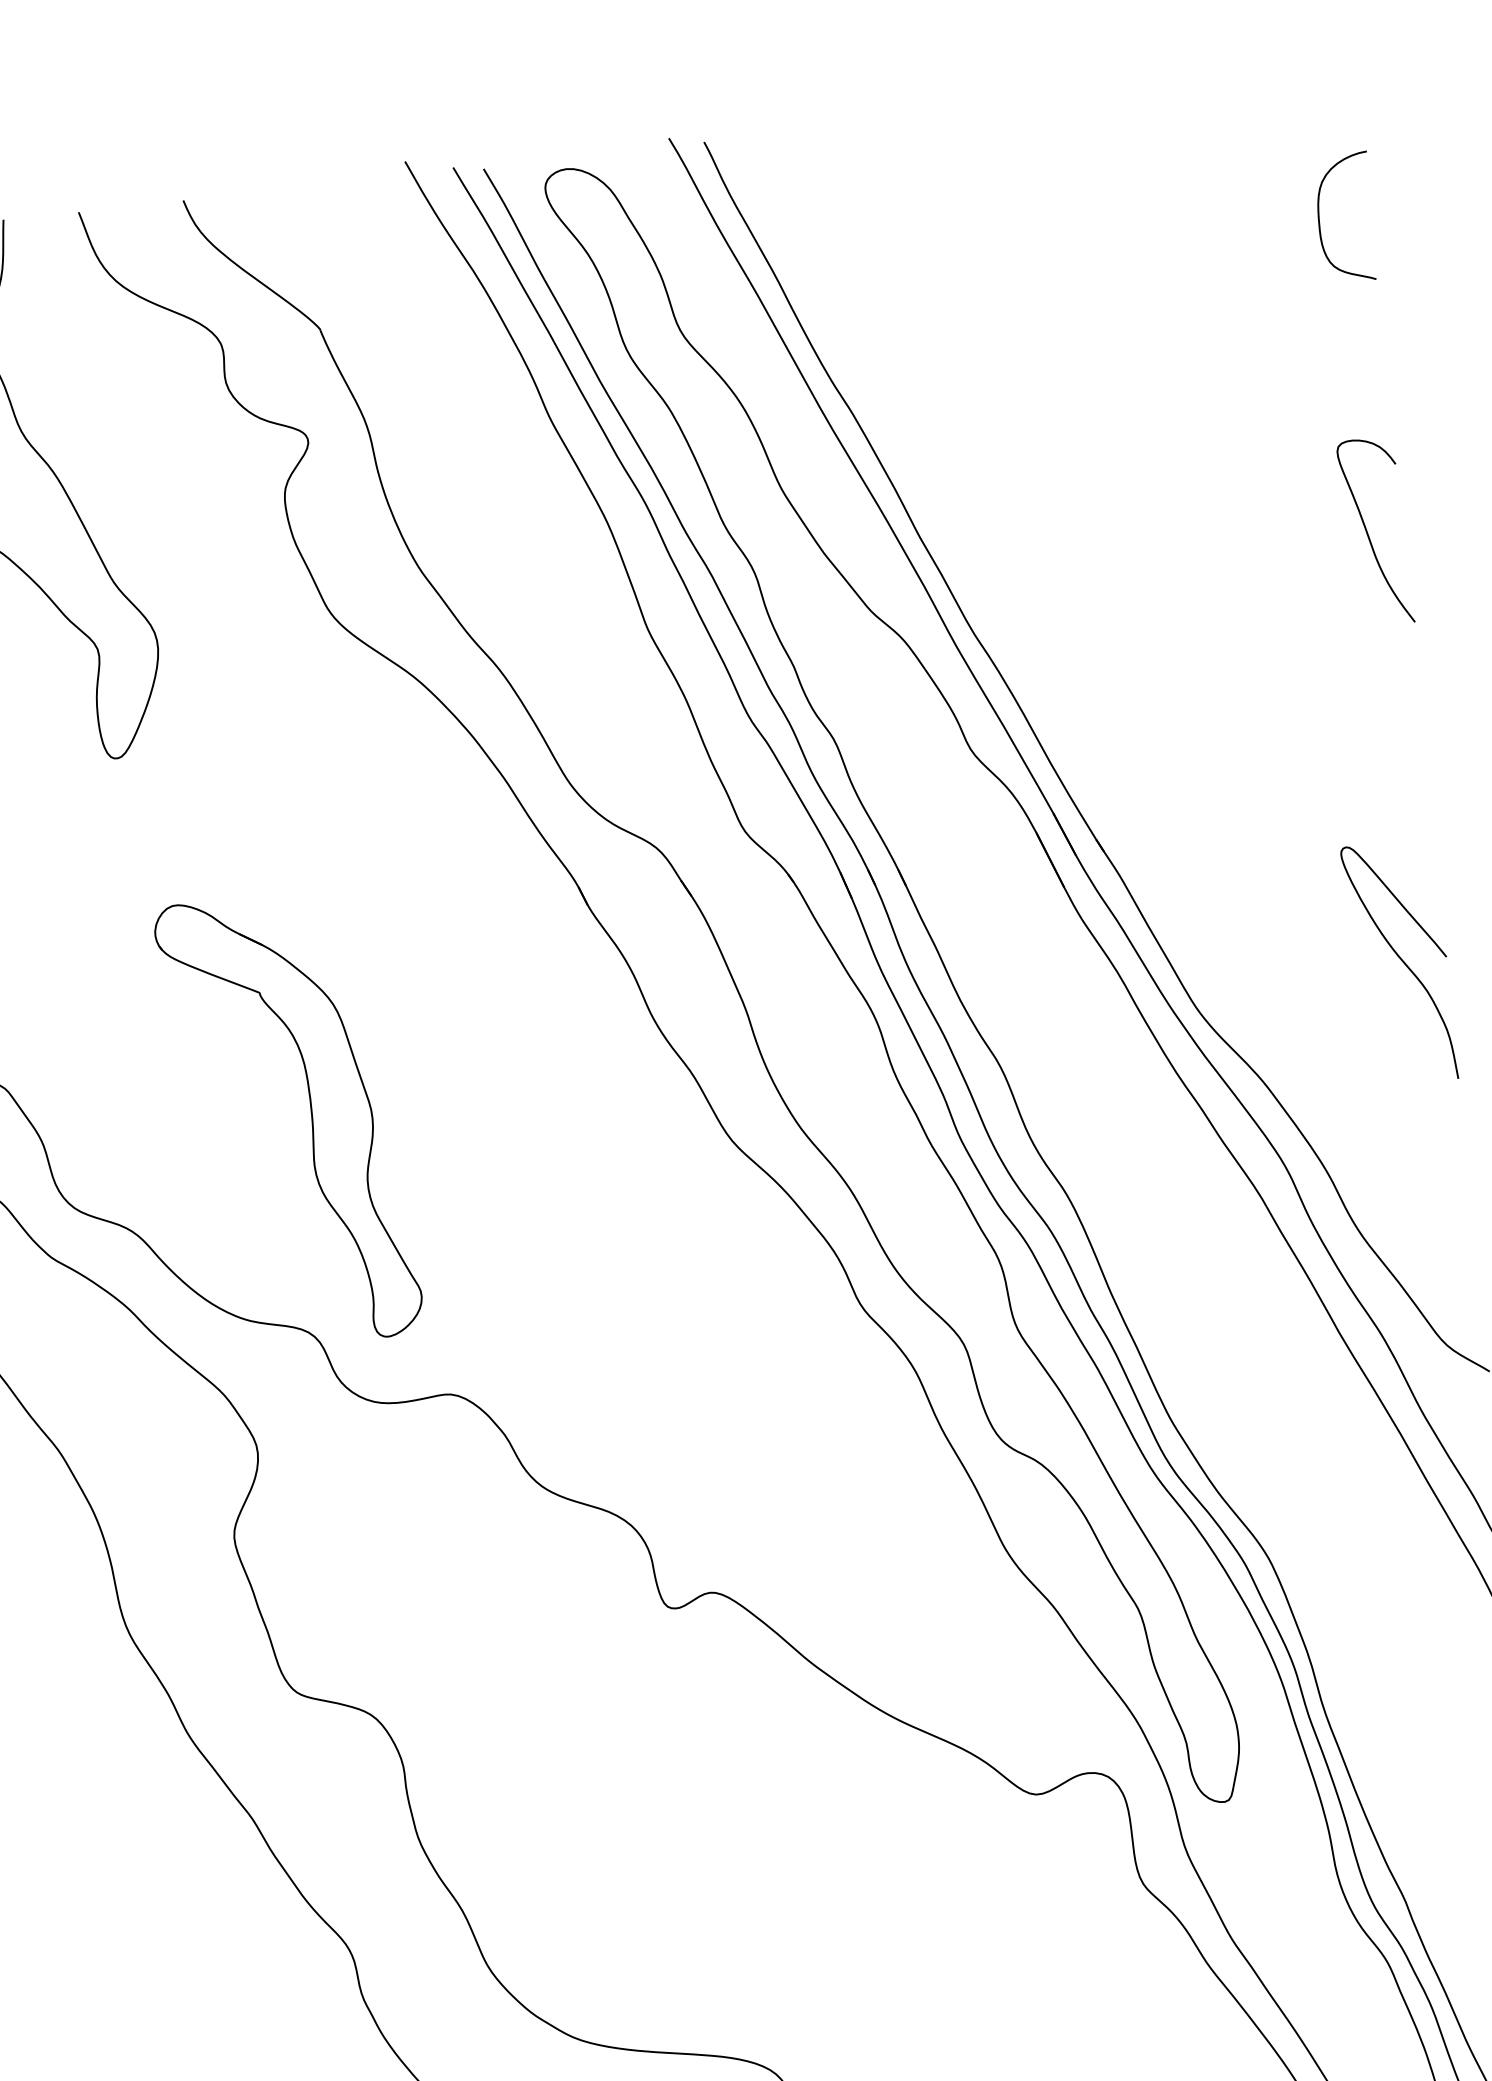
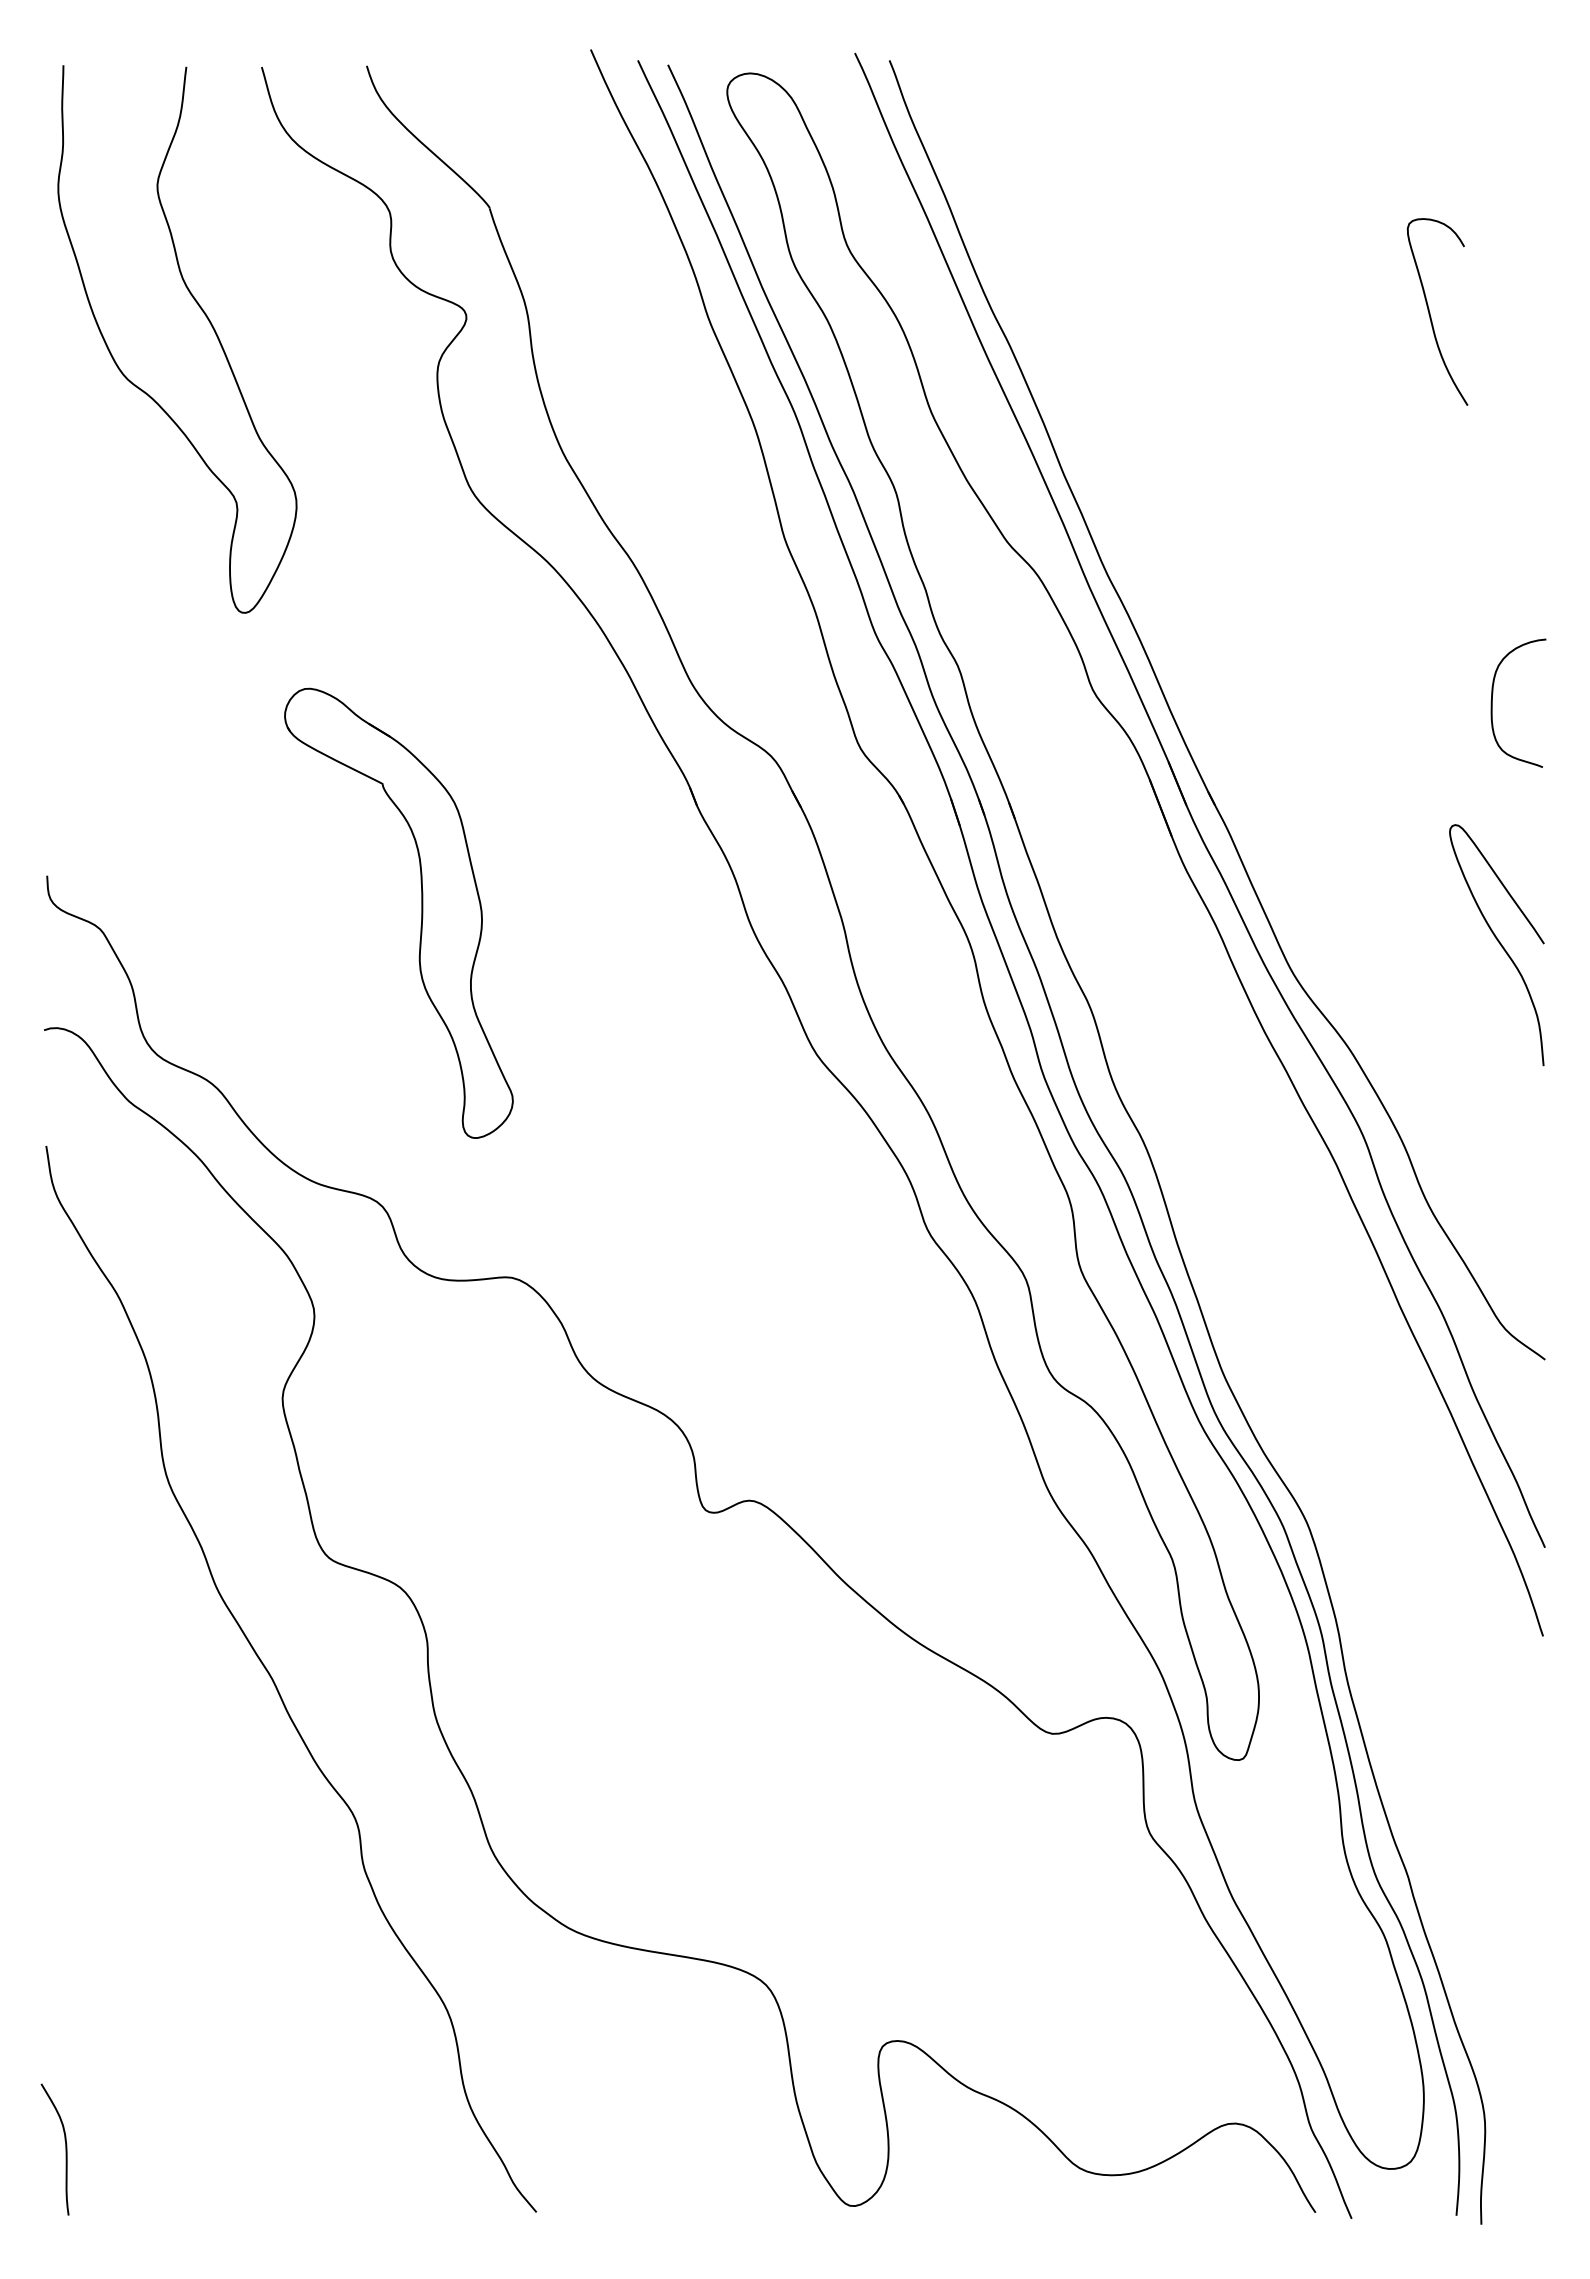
curve: (1319, 219) -> (1492, 702), moved
curve: (1368, 533) -> (1430, 312), moved
part: (311, 1117) -> (421, 912), moved

